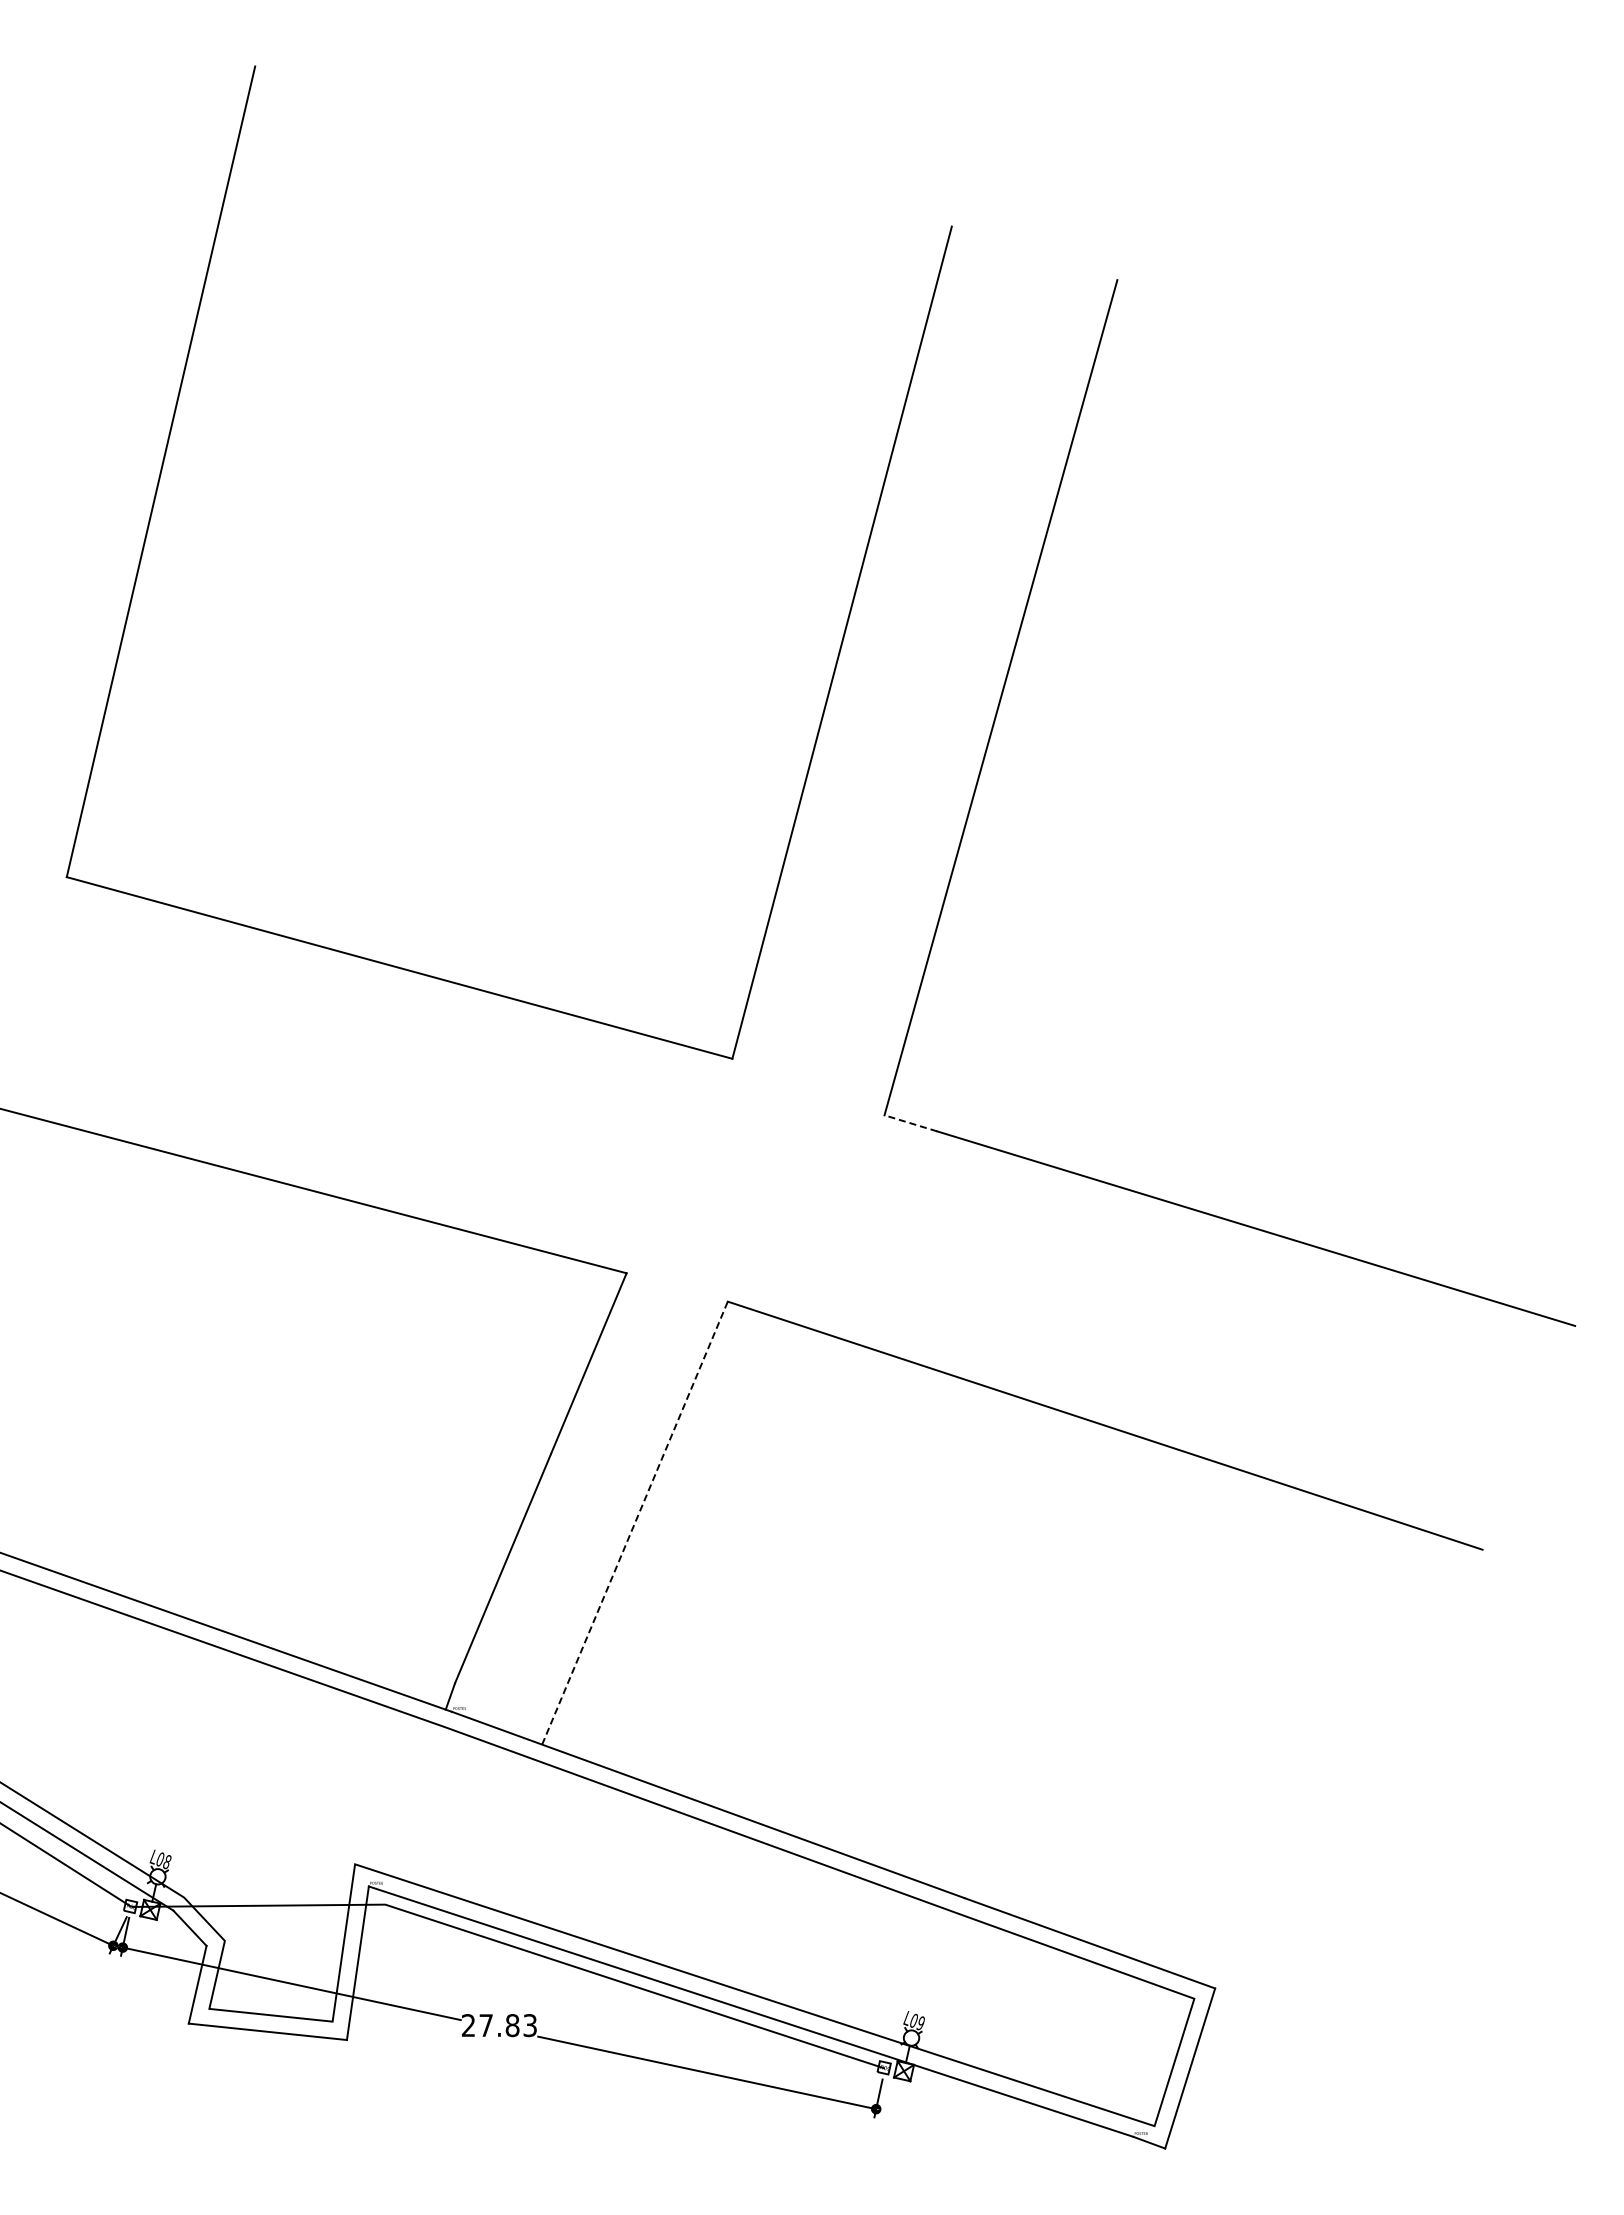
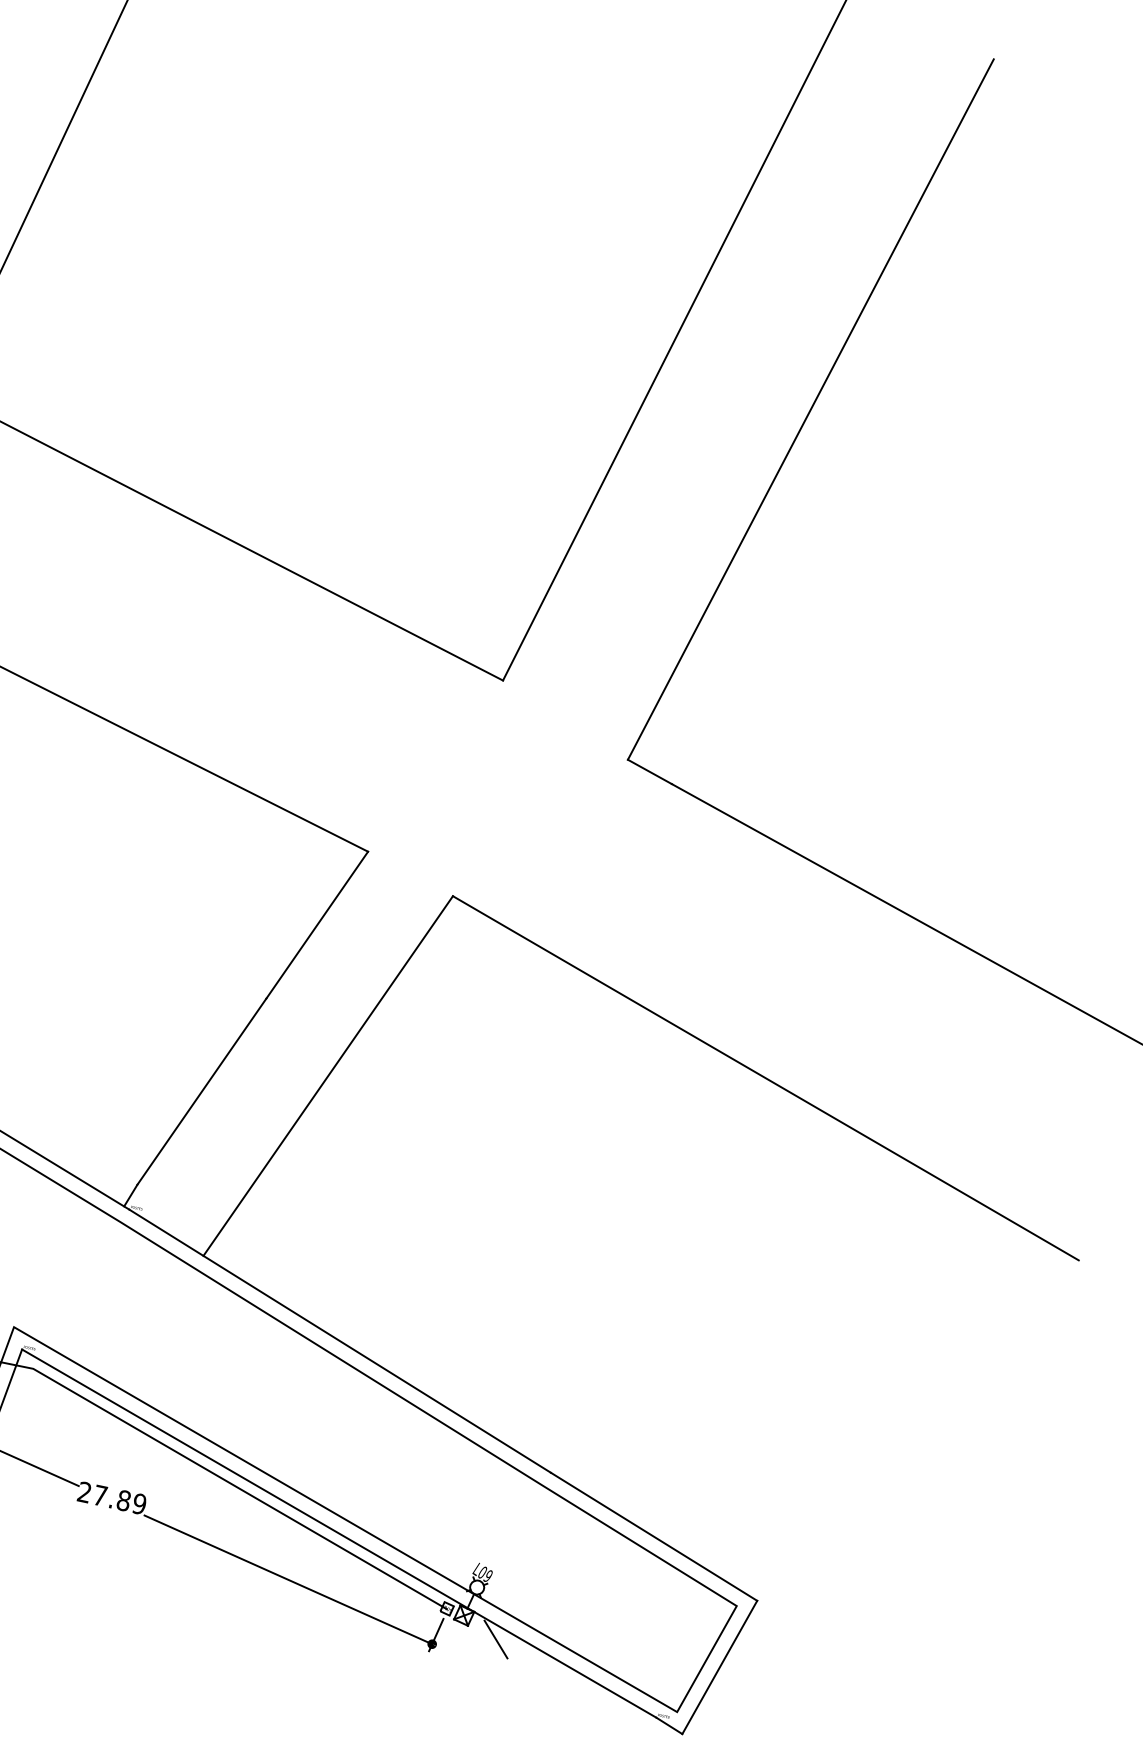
line: (910, 1123) -> (649, 771), dashed -> solid
line: (635, 1522) -> (328, 1075), dashed -> solid
text: (530, 2025) -> (139, 1504), 27.83 -> 27.89
line: (943, 2089) -> (495, 1639), added

